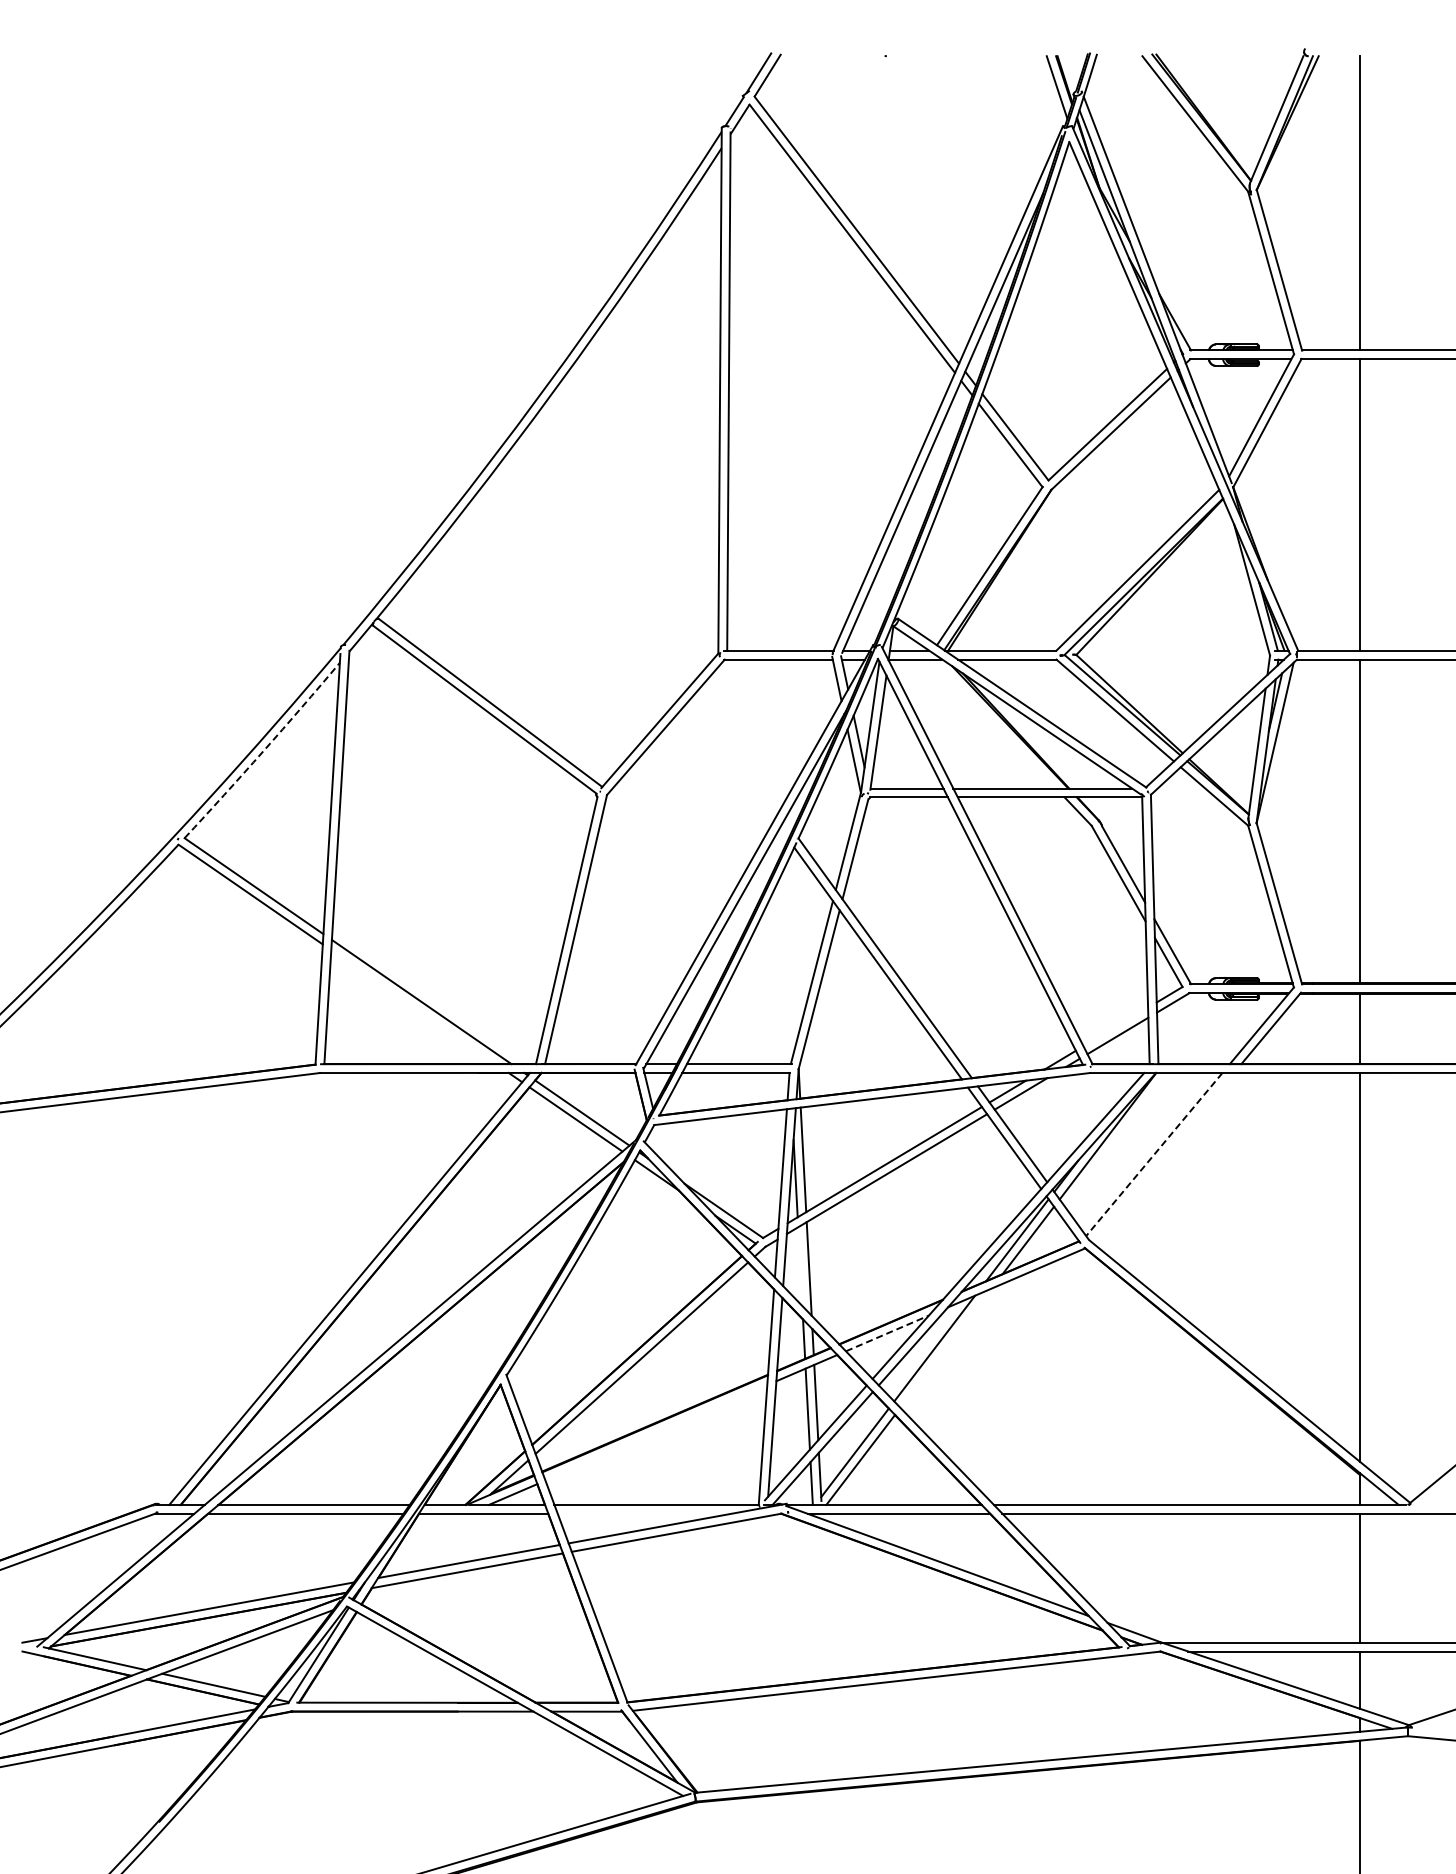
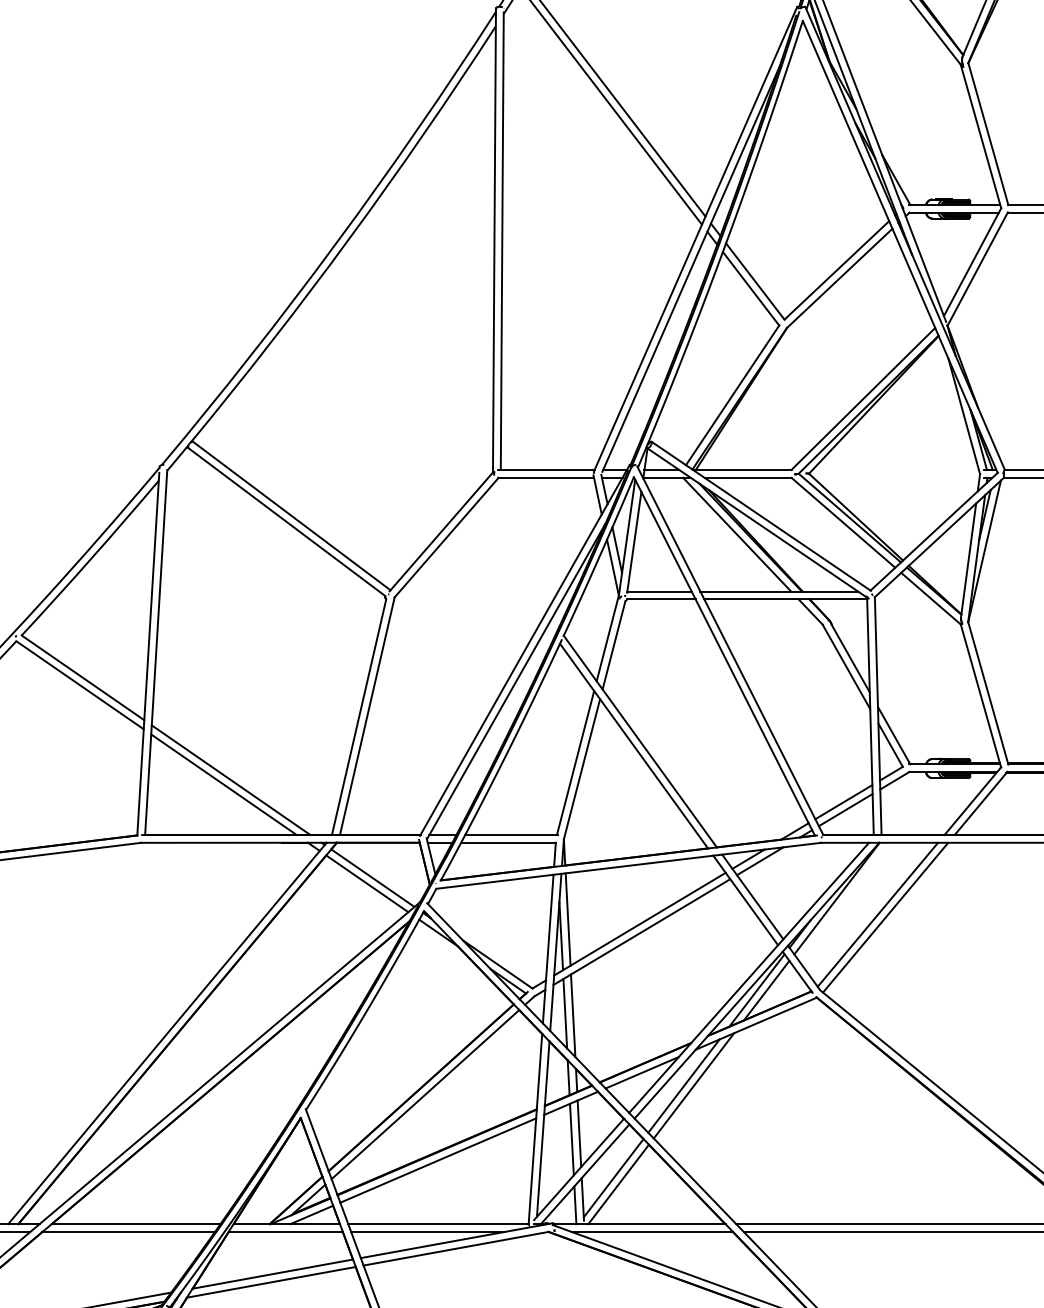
line: (994, 723) -> (736, 534), added
arc: (263, 751) -> (91, 558), dashed -> solid
line: (413, 1007) -> (223, 784), added
line: (1115, 1026) -> (843, 801), added
line: (1153, 1154) -> (877, 914), dashed -> solid
line: (1162, 1157) -> (885, 917), added
line: (800, 1266) -> (565, 1013), added
line: (887, 1333) -> (642, 1072), dashed -> solid
line: (945, 1347) -> (693, 1085), added
line: (656, 1432) -> (438, 1160), added
line: (644, 1513) -> (427, 1231), added

